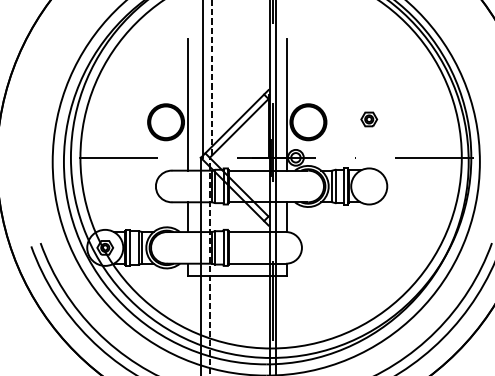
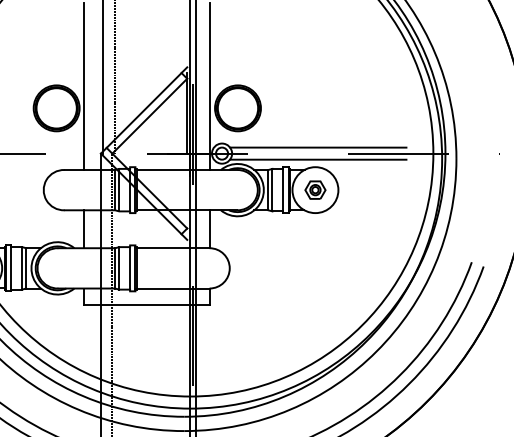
part: (369, 119) -> (315, 190), moved
line: (371, 153) -> (318, 148), added
line: (371, 162) -> (318, 159), added

